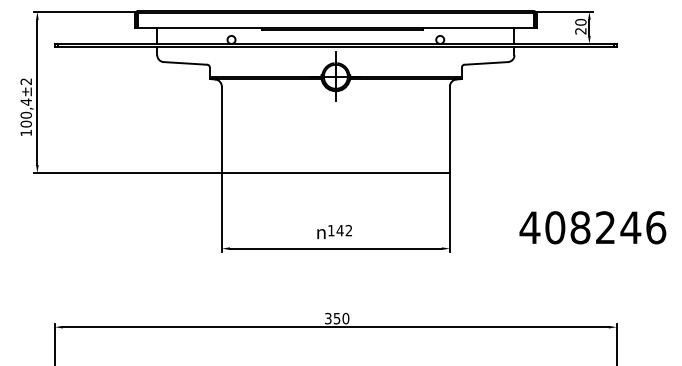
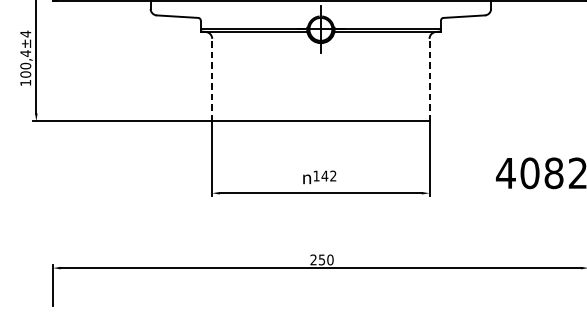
text: (25, 81) -> (25, 33), ±2 -> ±4
line: (221, 129) -> (211, 79), solid -> dashed
line: (449, 129) -> (429, 79), solid -> dashed
text: (328, 318) -> (313, 259), 350 -> 250

